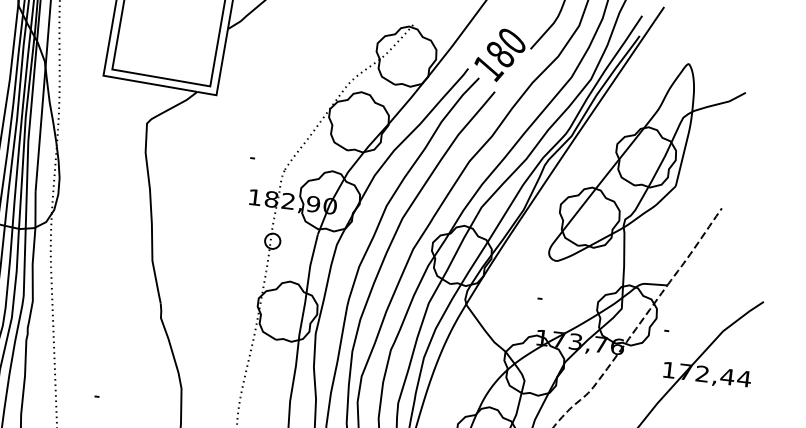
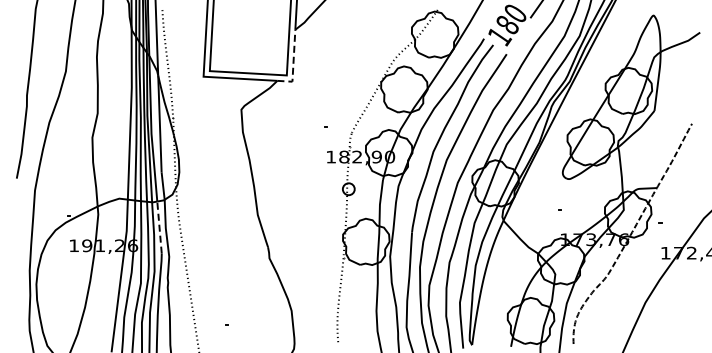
line: (220, 73) -> (293, 64), solid -> dashed
line: (24, 262) -> (159, 227), solid -> dashed

